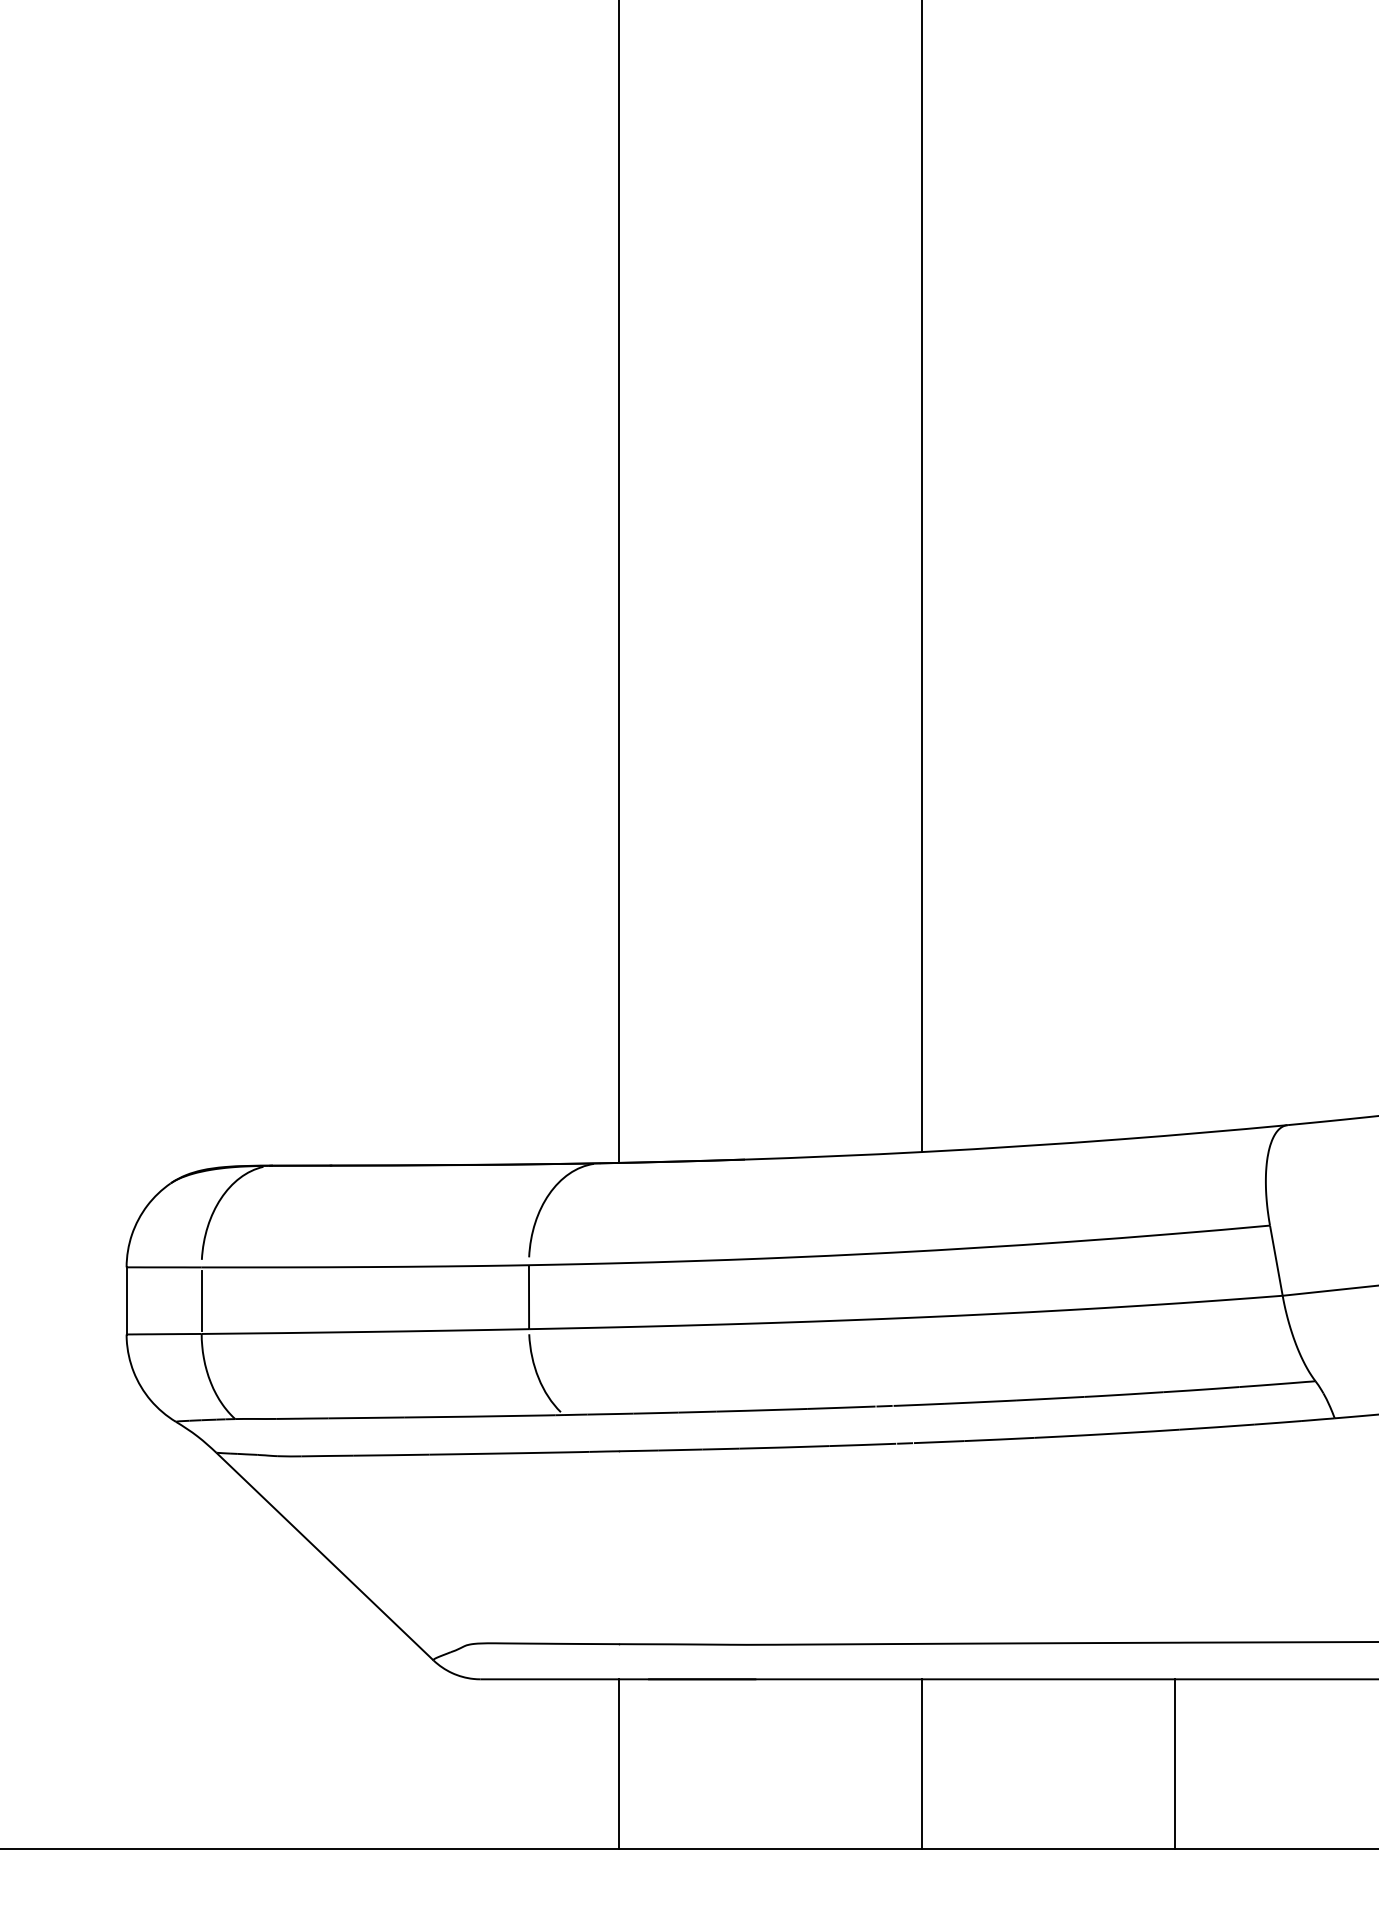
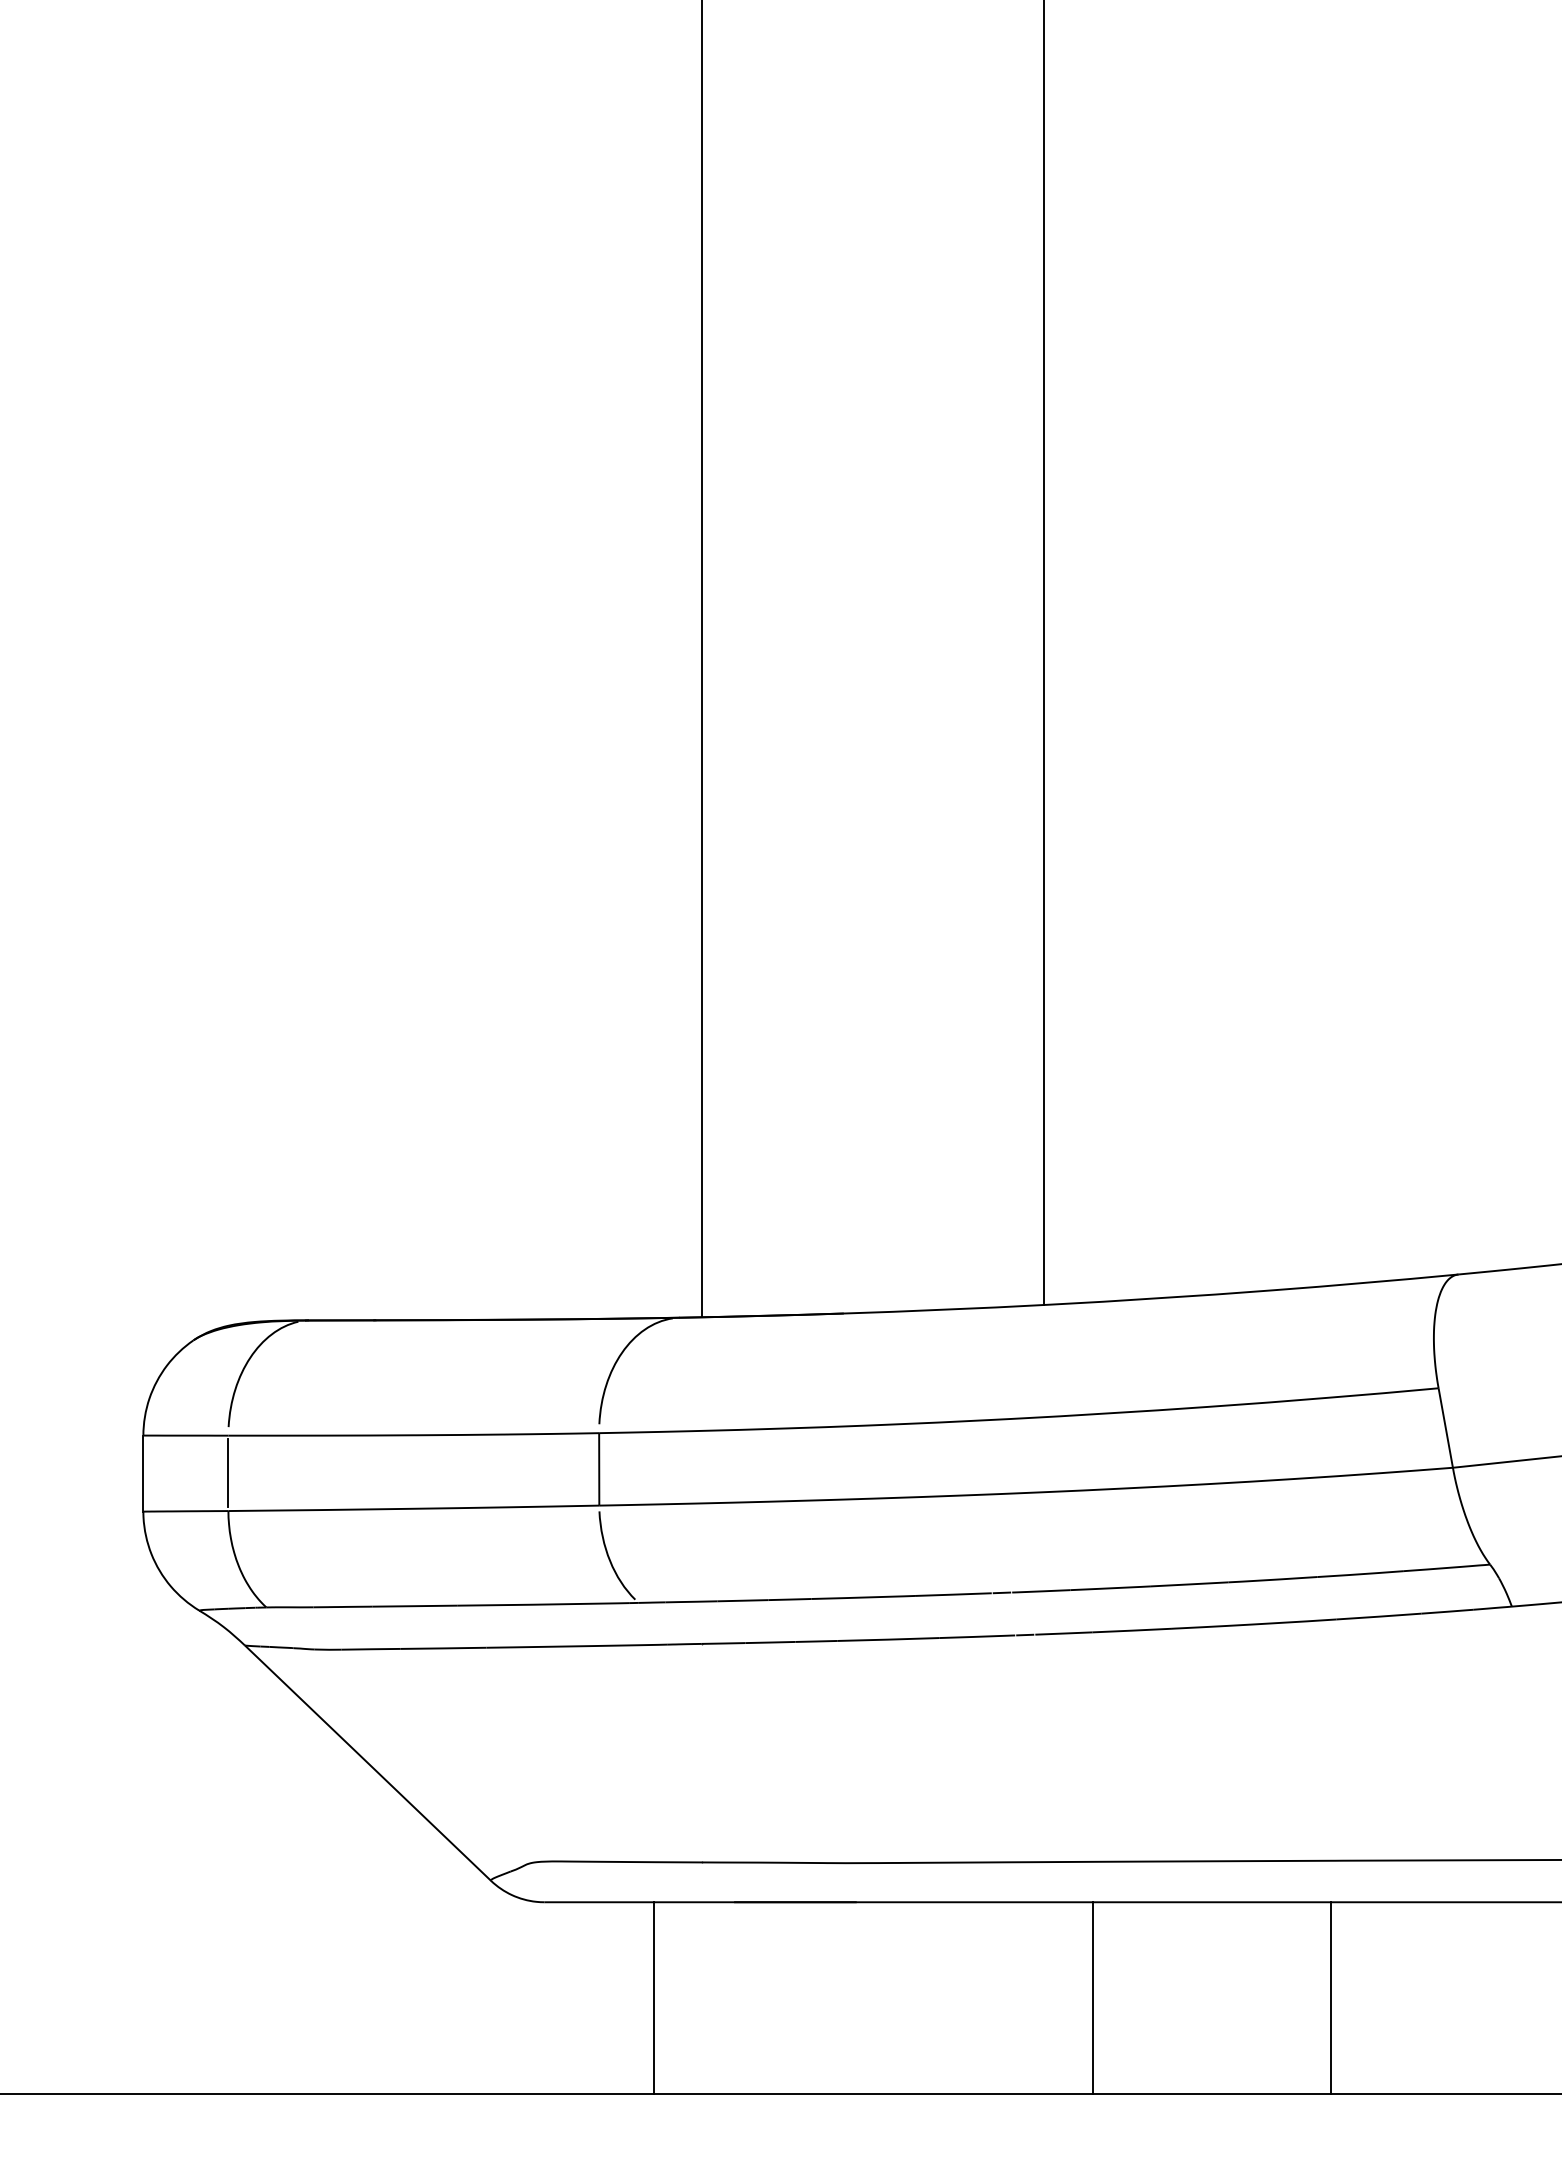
line: (619, 1764) -> (653, 1998), moved
line: (922, 1764) -> (1093, 1998), moved

